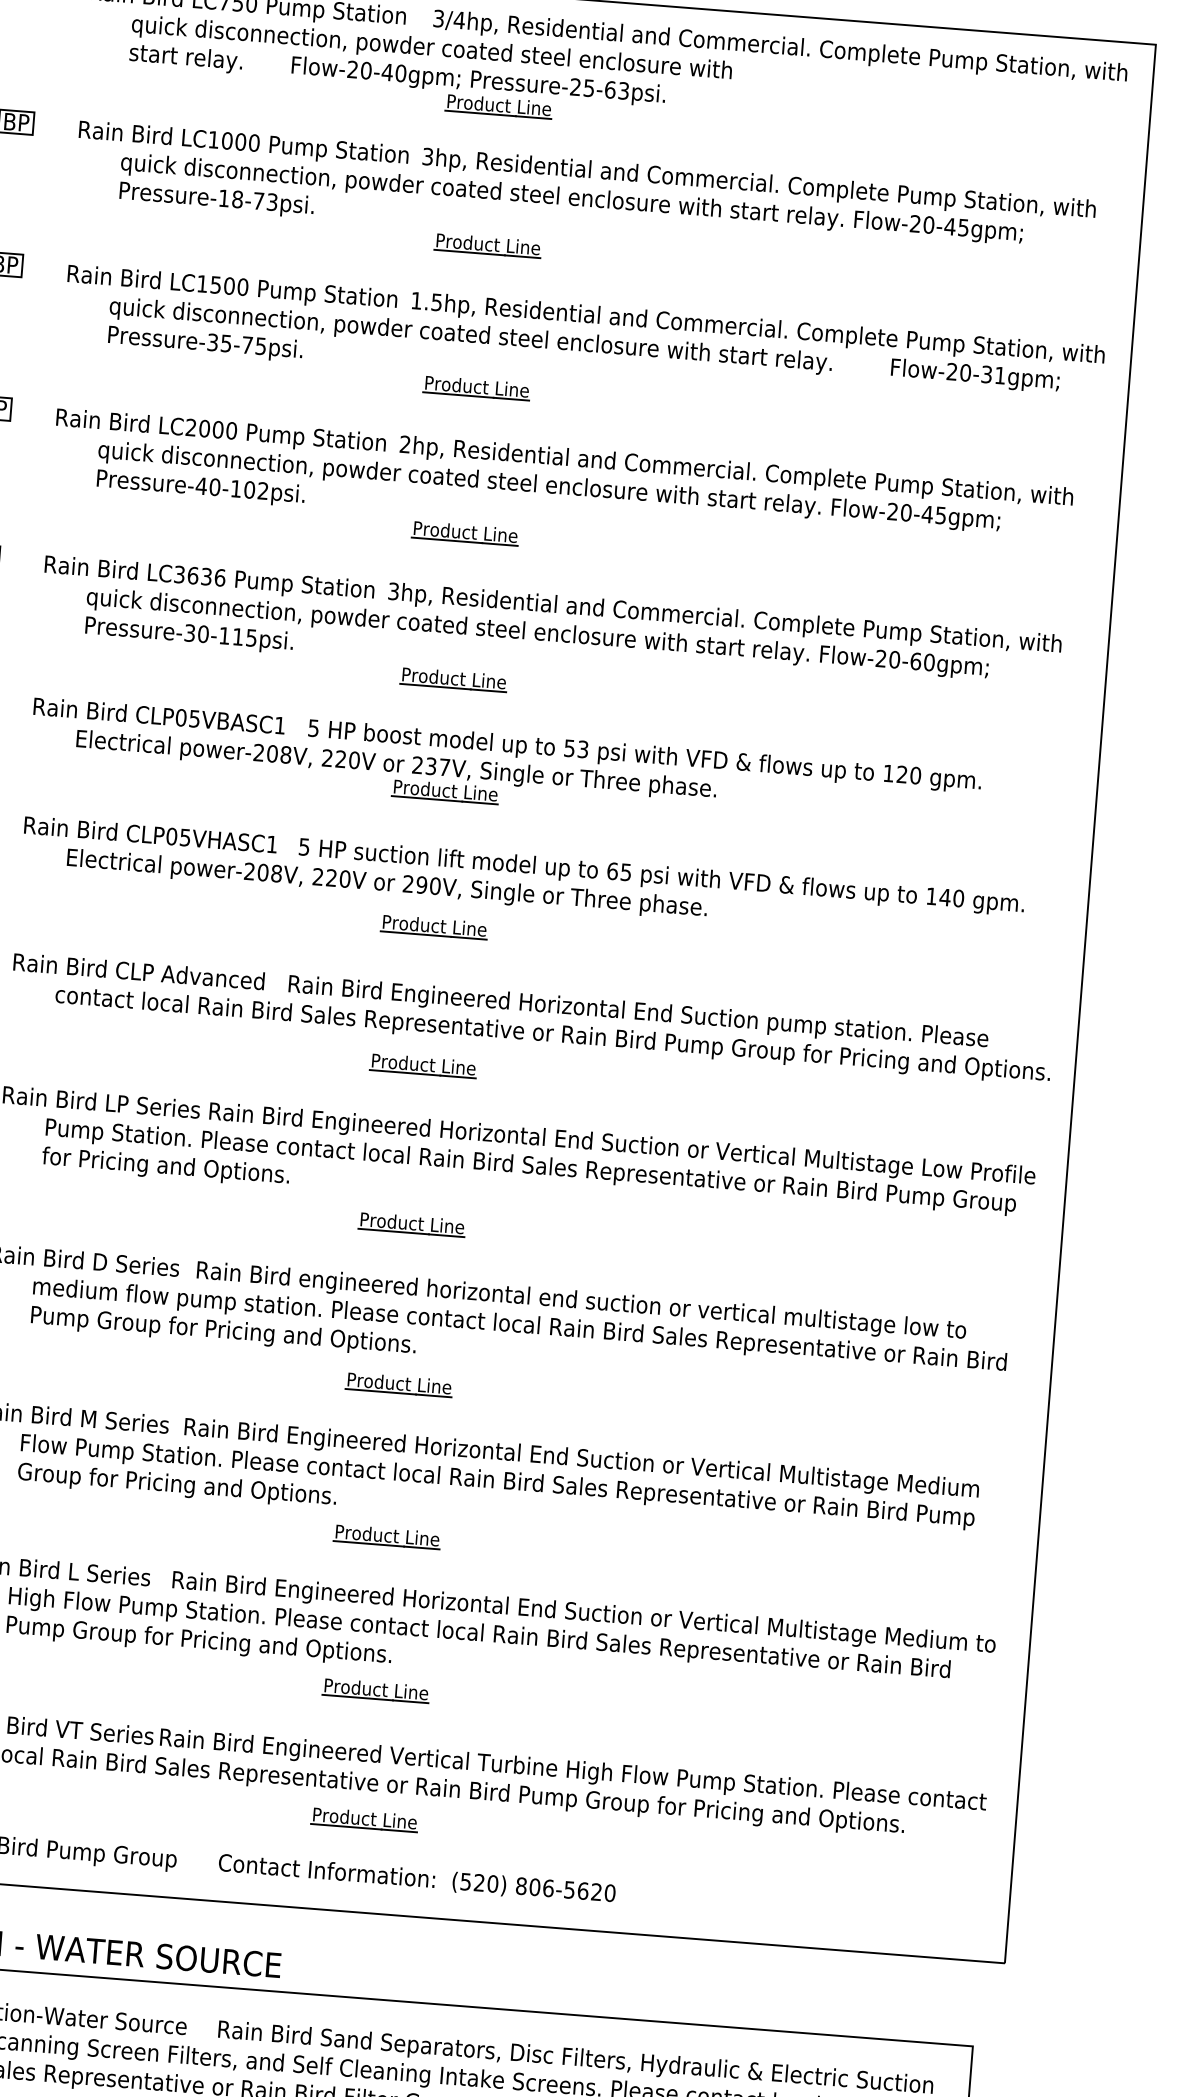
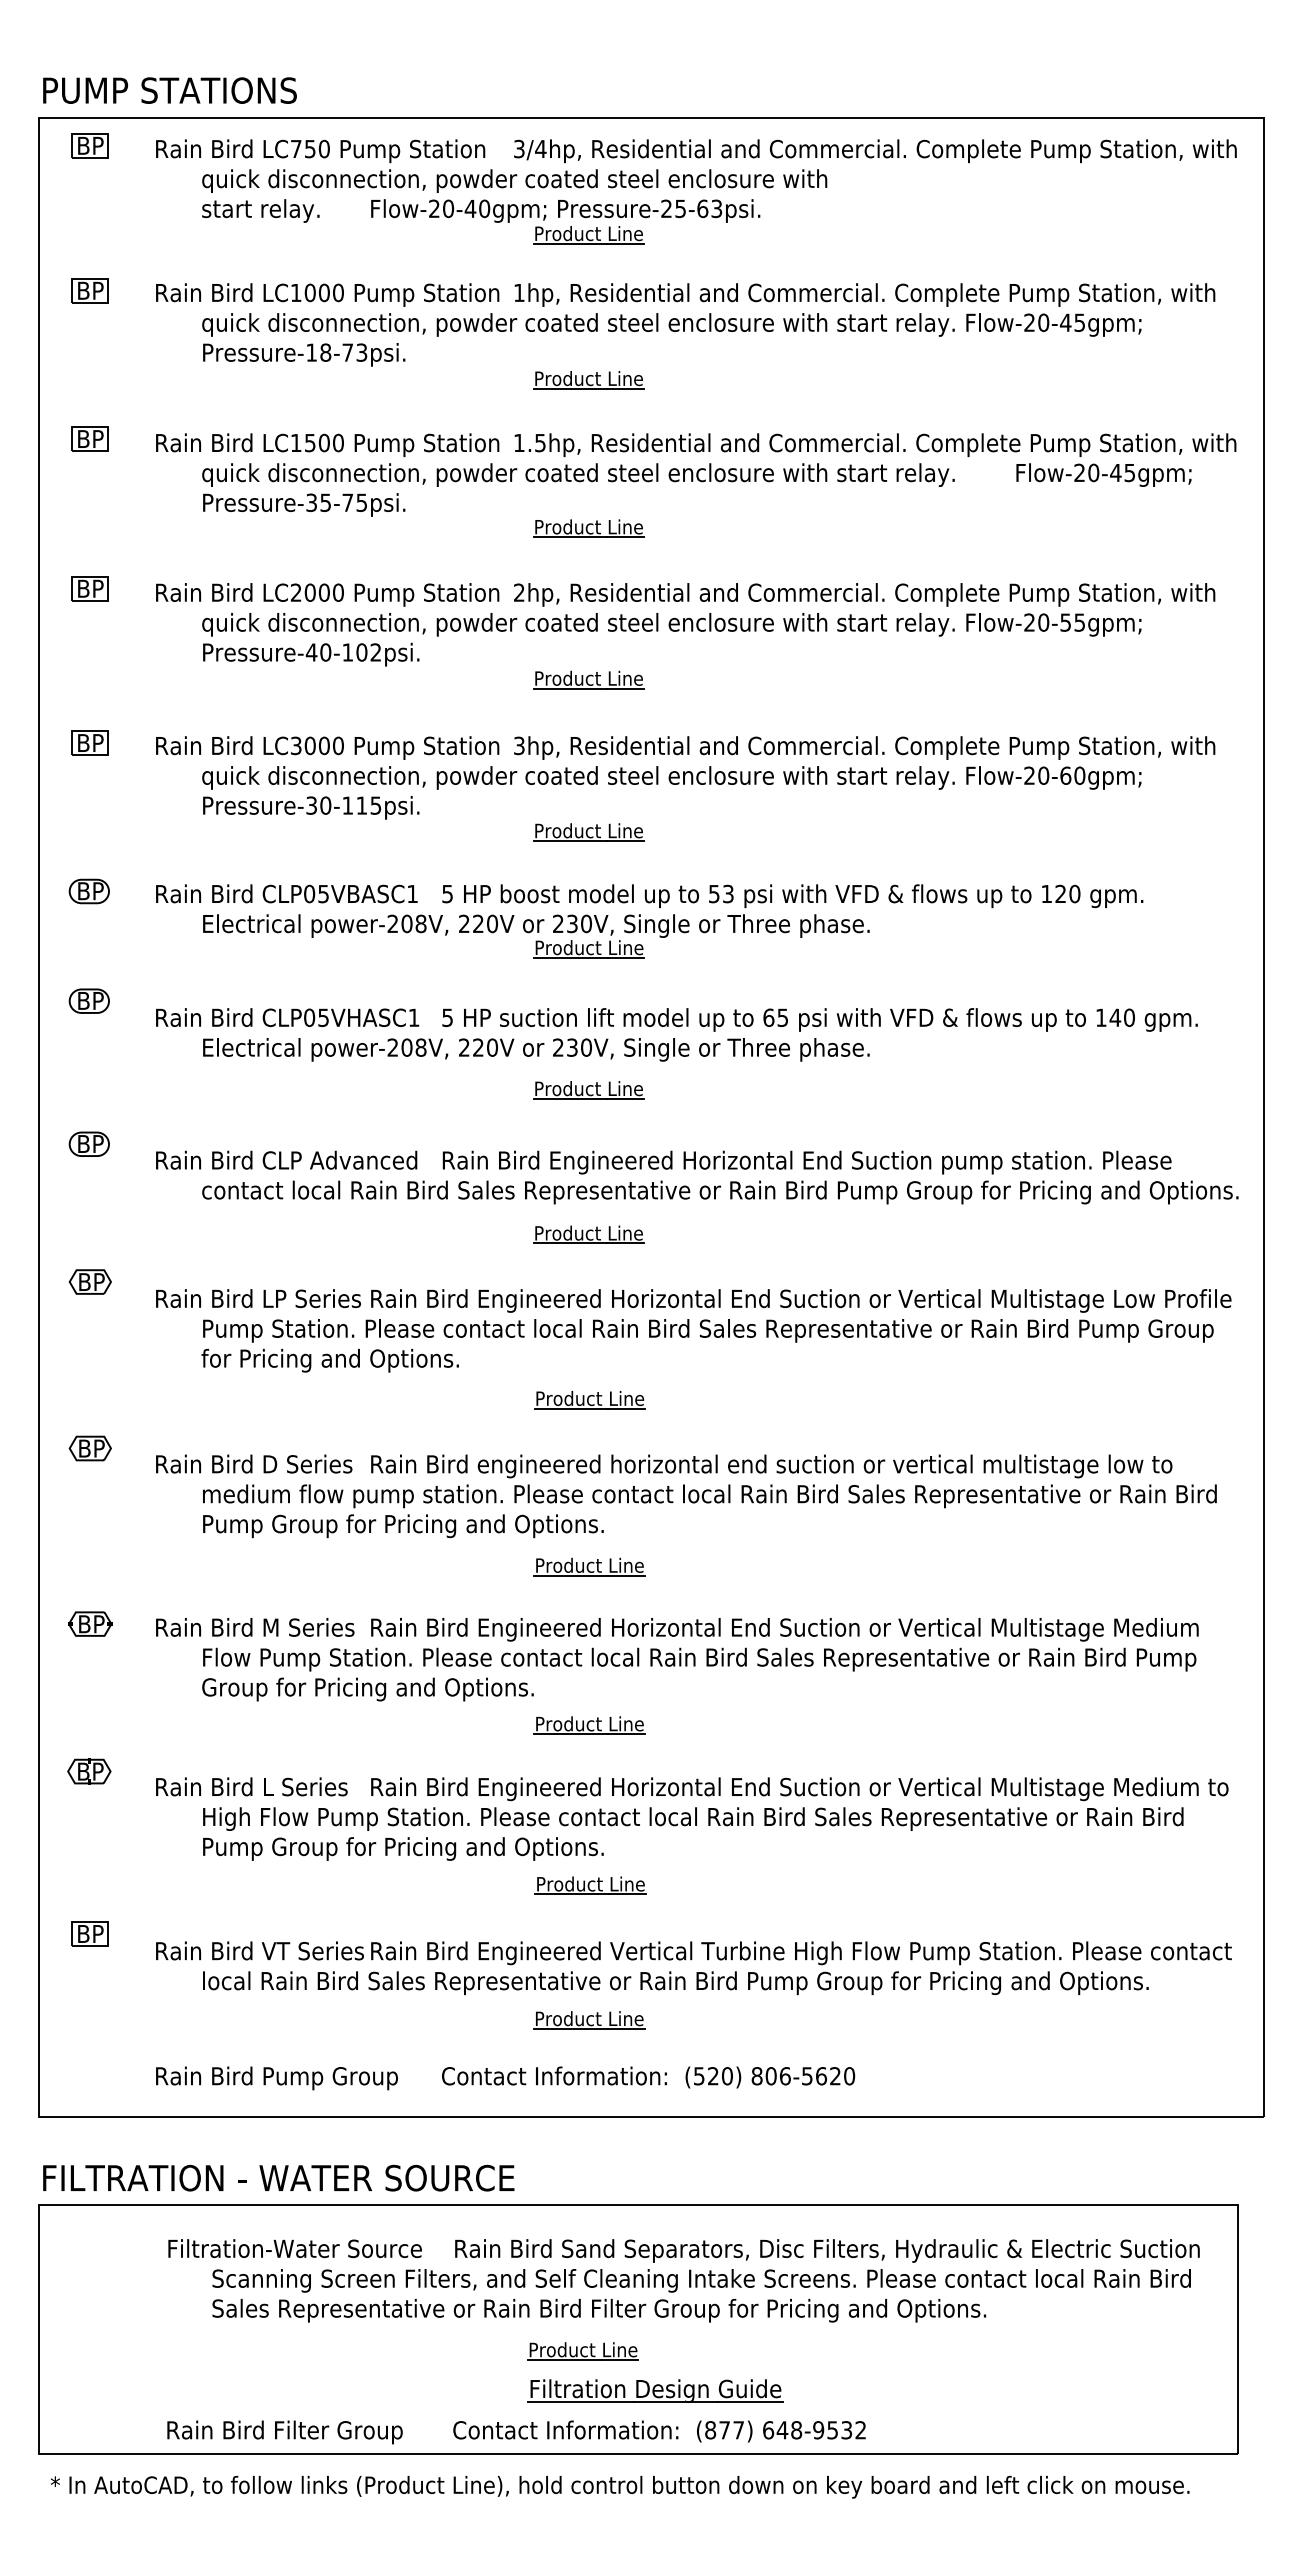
text: (428, 156) -> (519, 292), Station^I3hp, -> Station^I1hp,
text: (993, 374) -> (1122, 472), ^IFlow-20-31gpm; -> ^IFlow-20-45gpm;
text: (927, 514) -> (1065, 622), Flow-20-45gpm; -> Flow-20-55gpm;
text: (206, 576) -> (324, 745), LC3636 -> LC3000
text: (444, 767) -> (586, 923), 237V, -> 230V,
text: (421, 884) -> (571, 1047), 290V, -> 230V,

